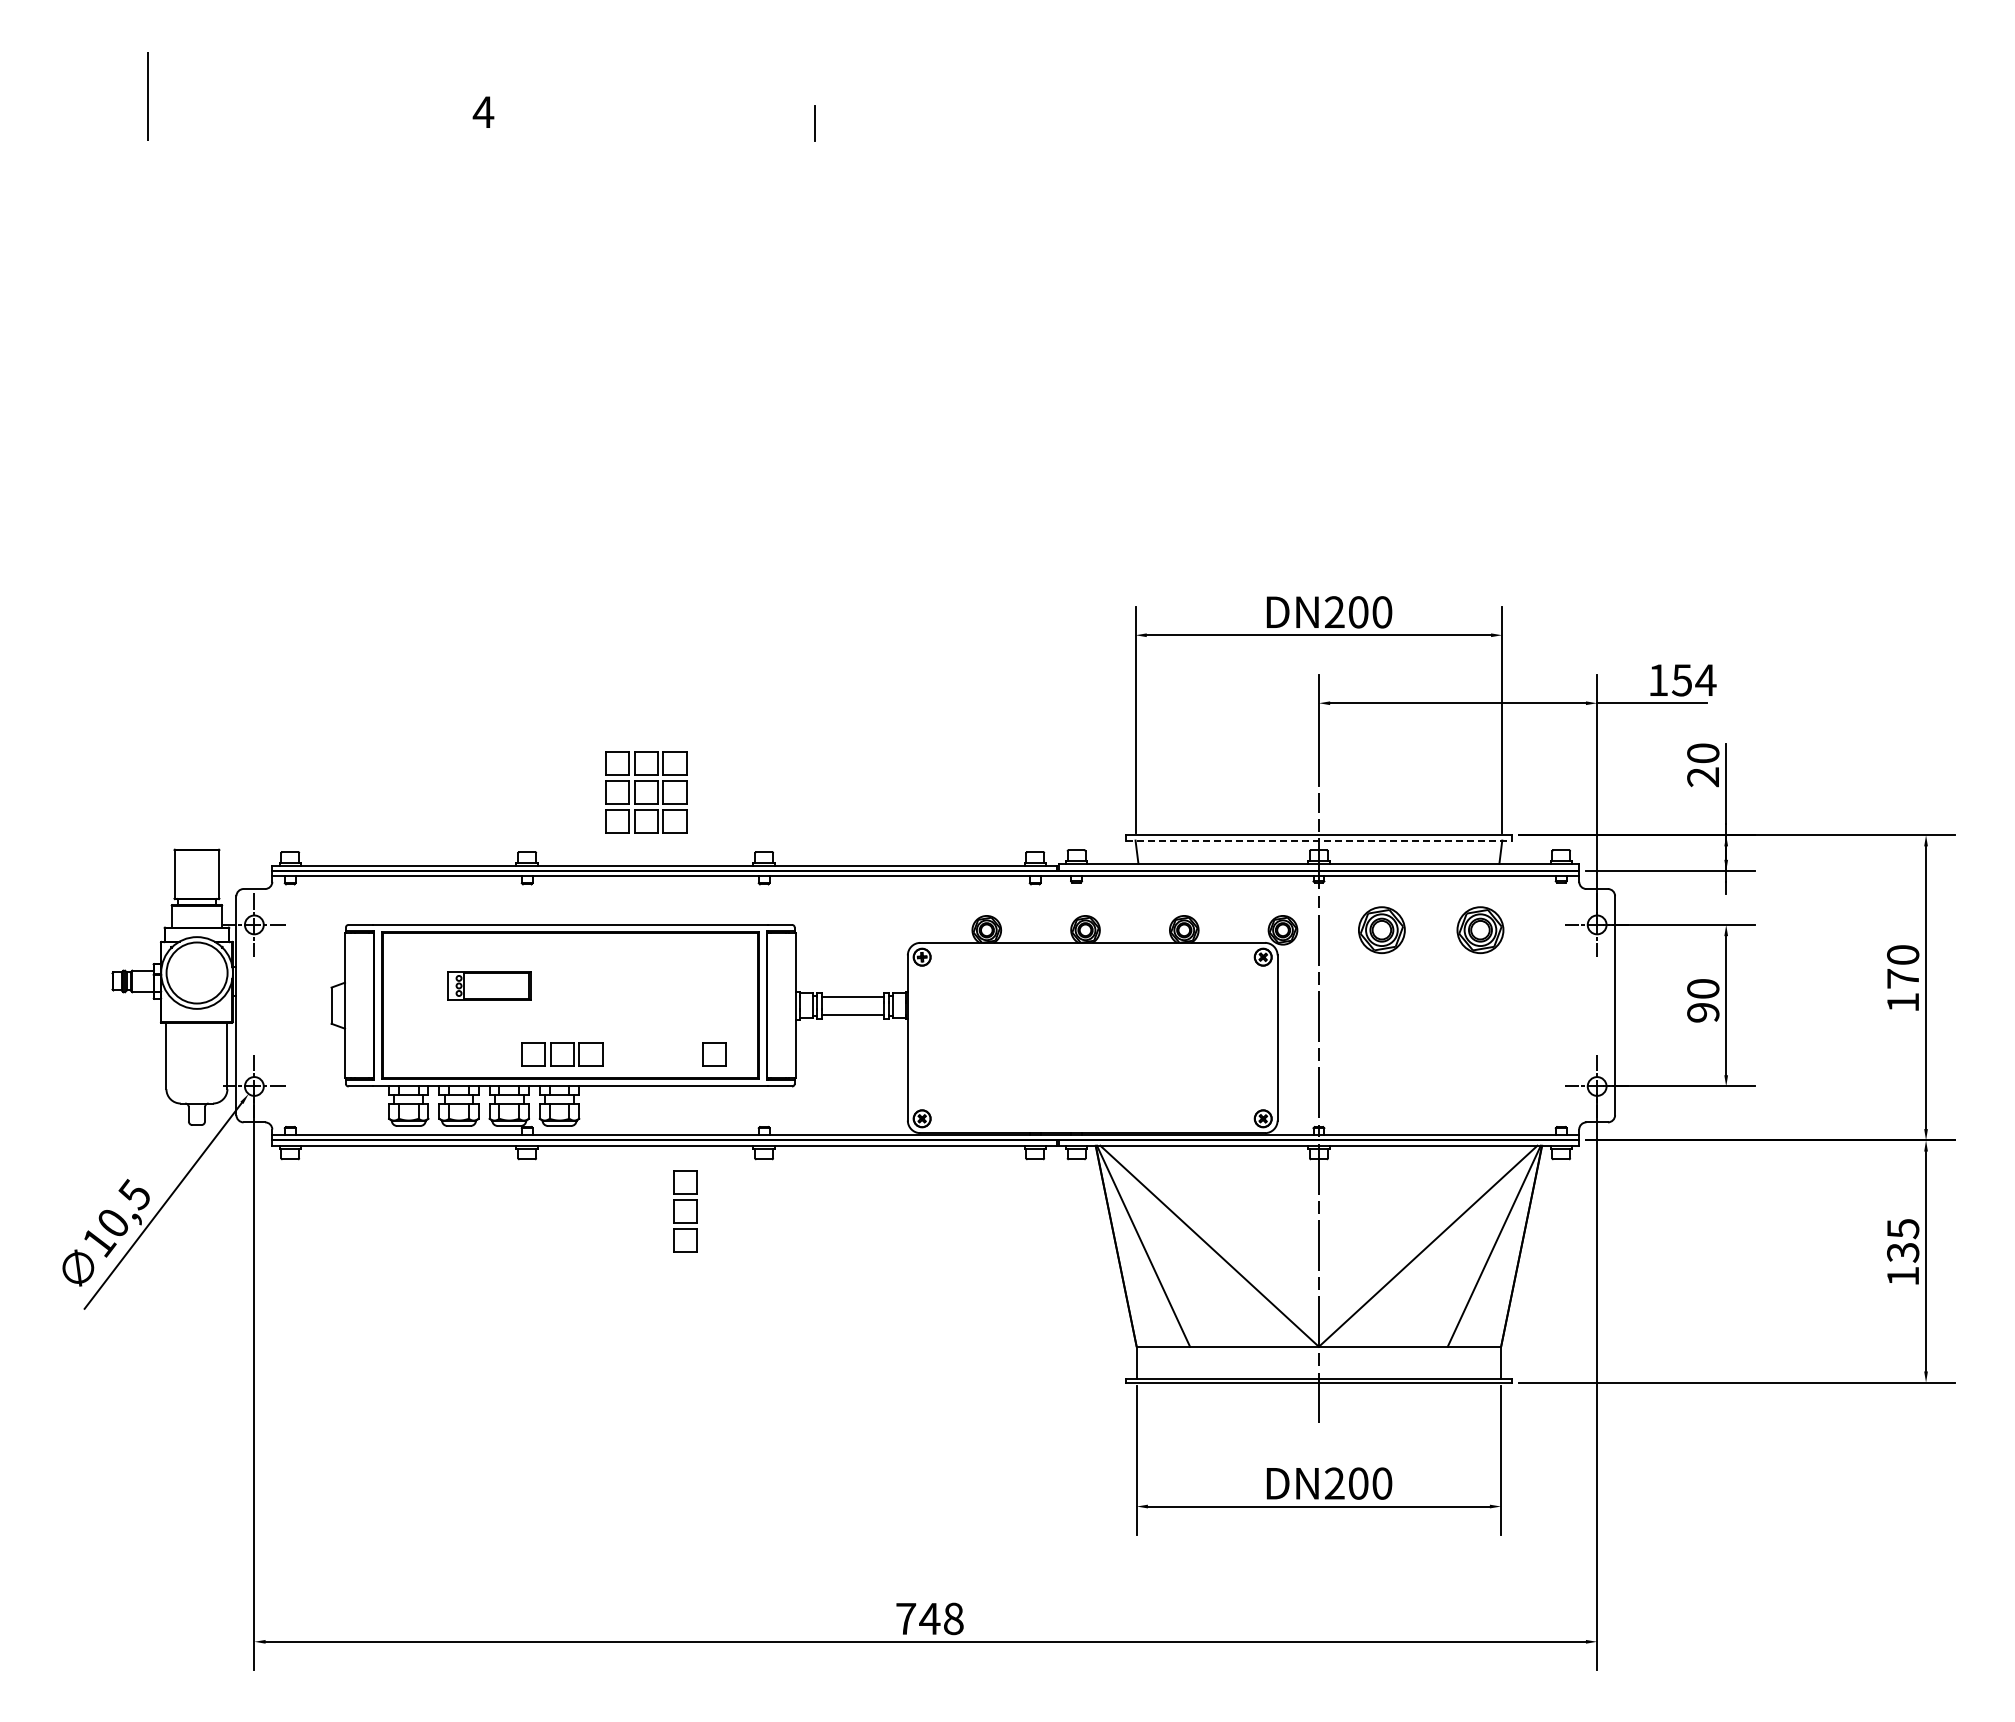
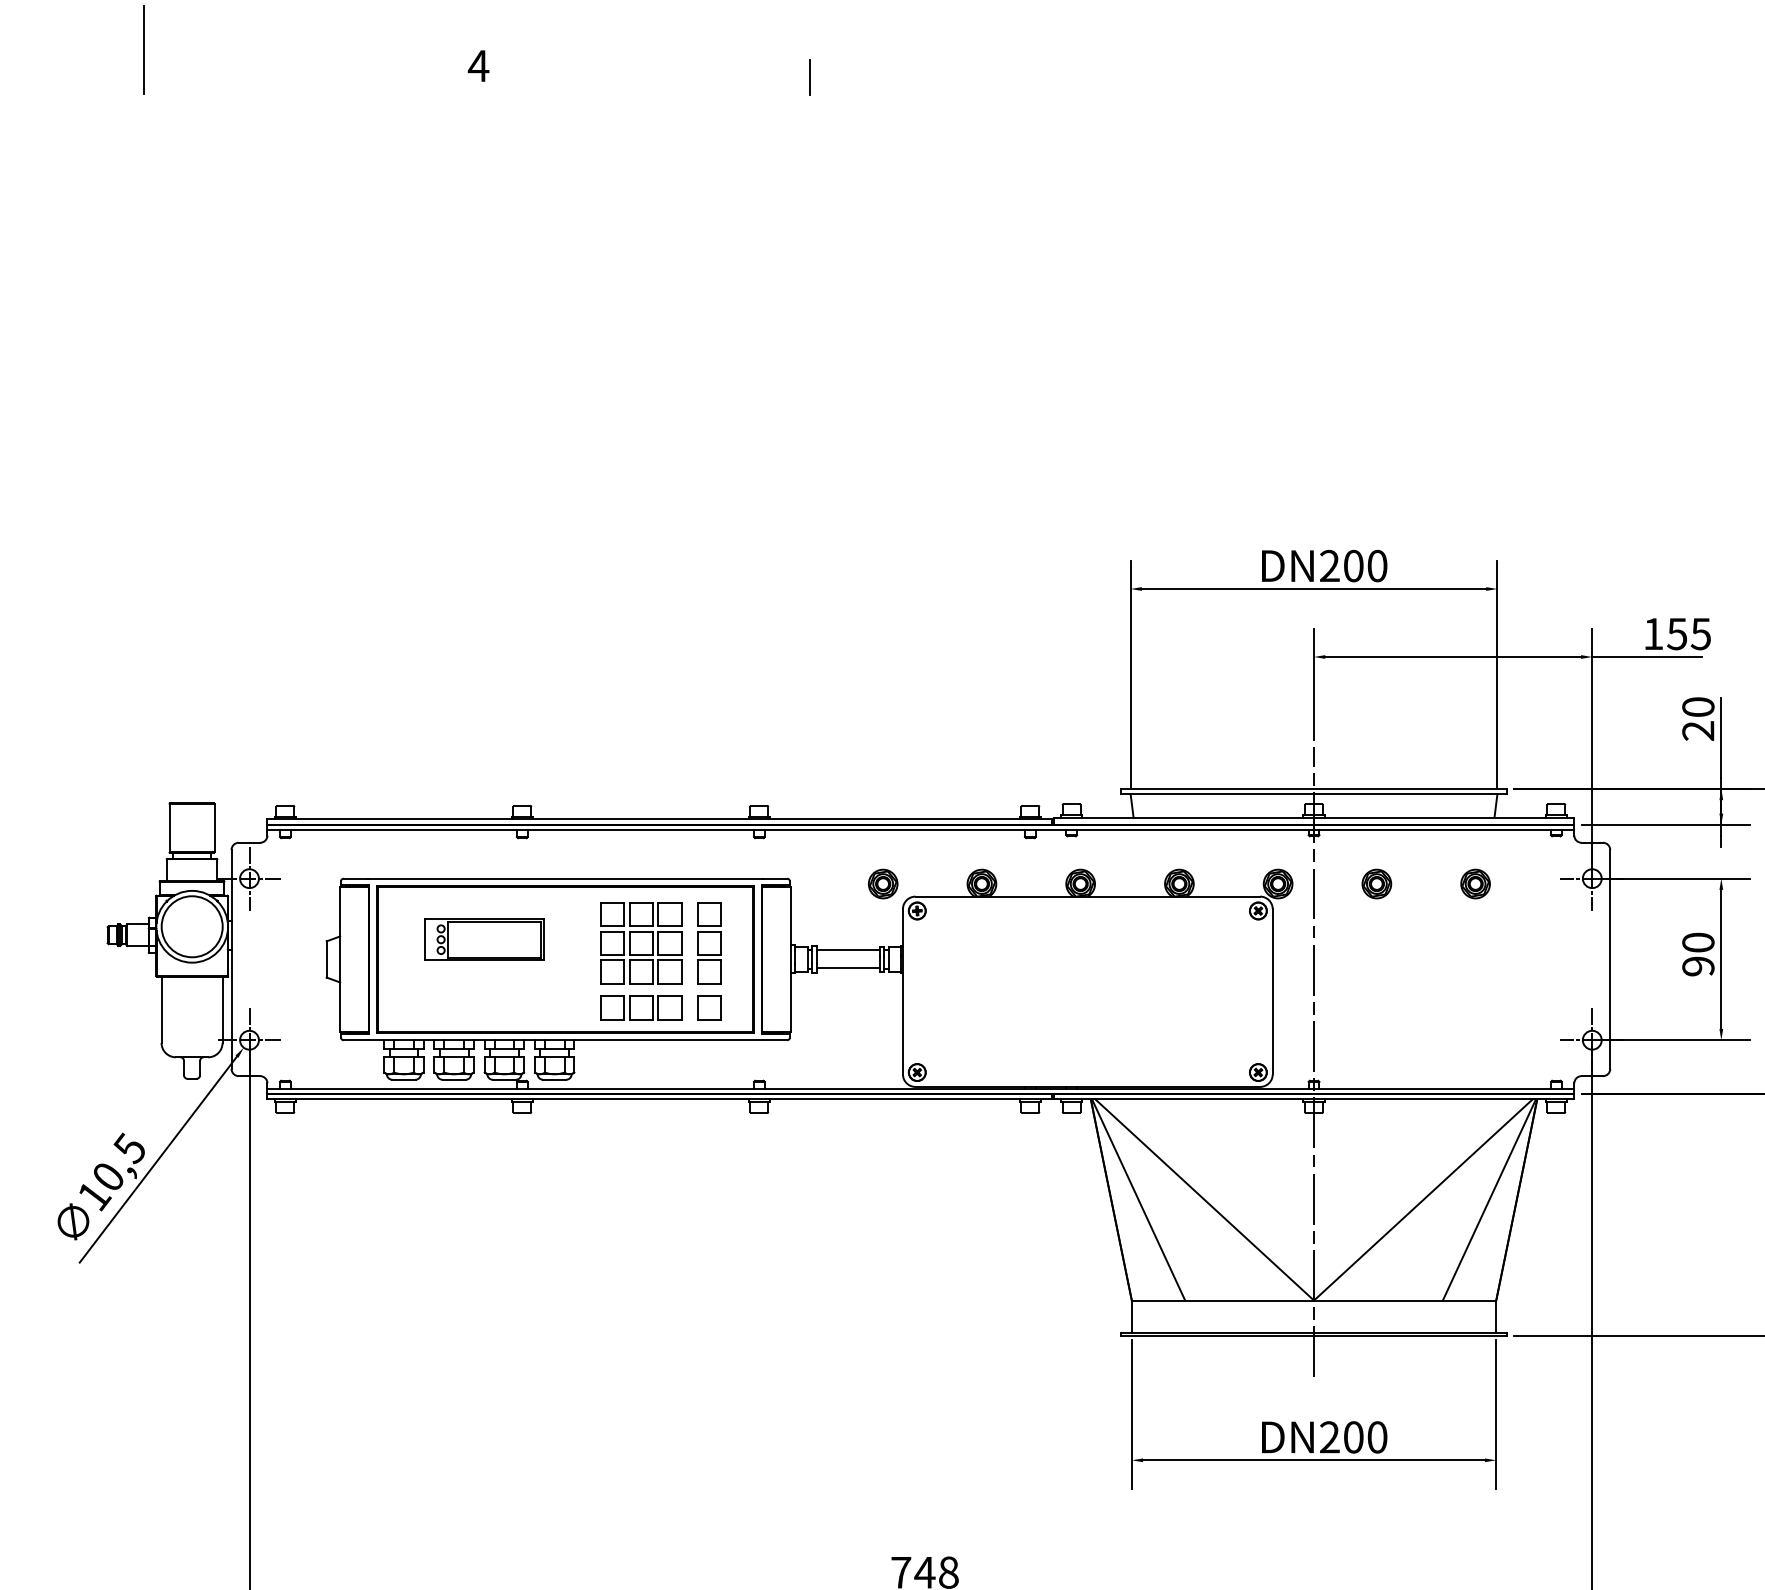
text: (1705, 680) -> (1700, 634), 154 -> 155
part: (646, 792) -> (641, 943), moved
line: (1318, 840) -> (1313, 794), dashed -> solid
part: (887, 930) -> (882, 884), added
part: (1381, 930) -> (1376, 884), size x0.62
part: (1480, 930) -> (1475, 884), size x0.62
part: (489, 985) -> (484, 939), size x1.43
part: (562, 1054) -> (641, 1008), moved
part: (685, 1211) -> (709, 943), moved

